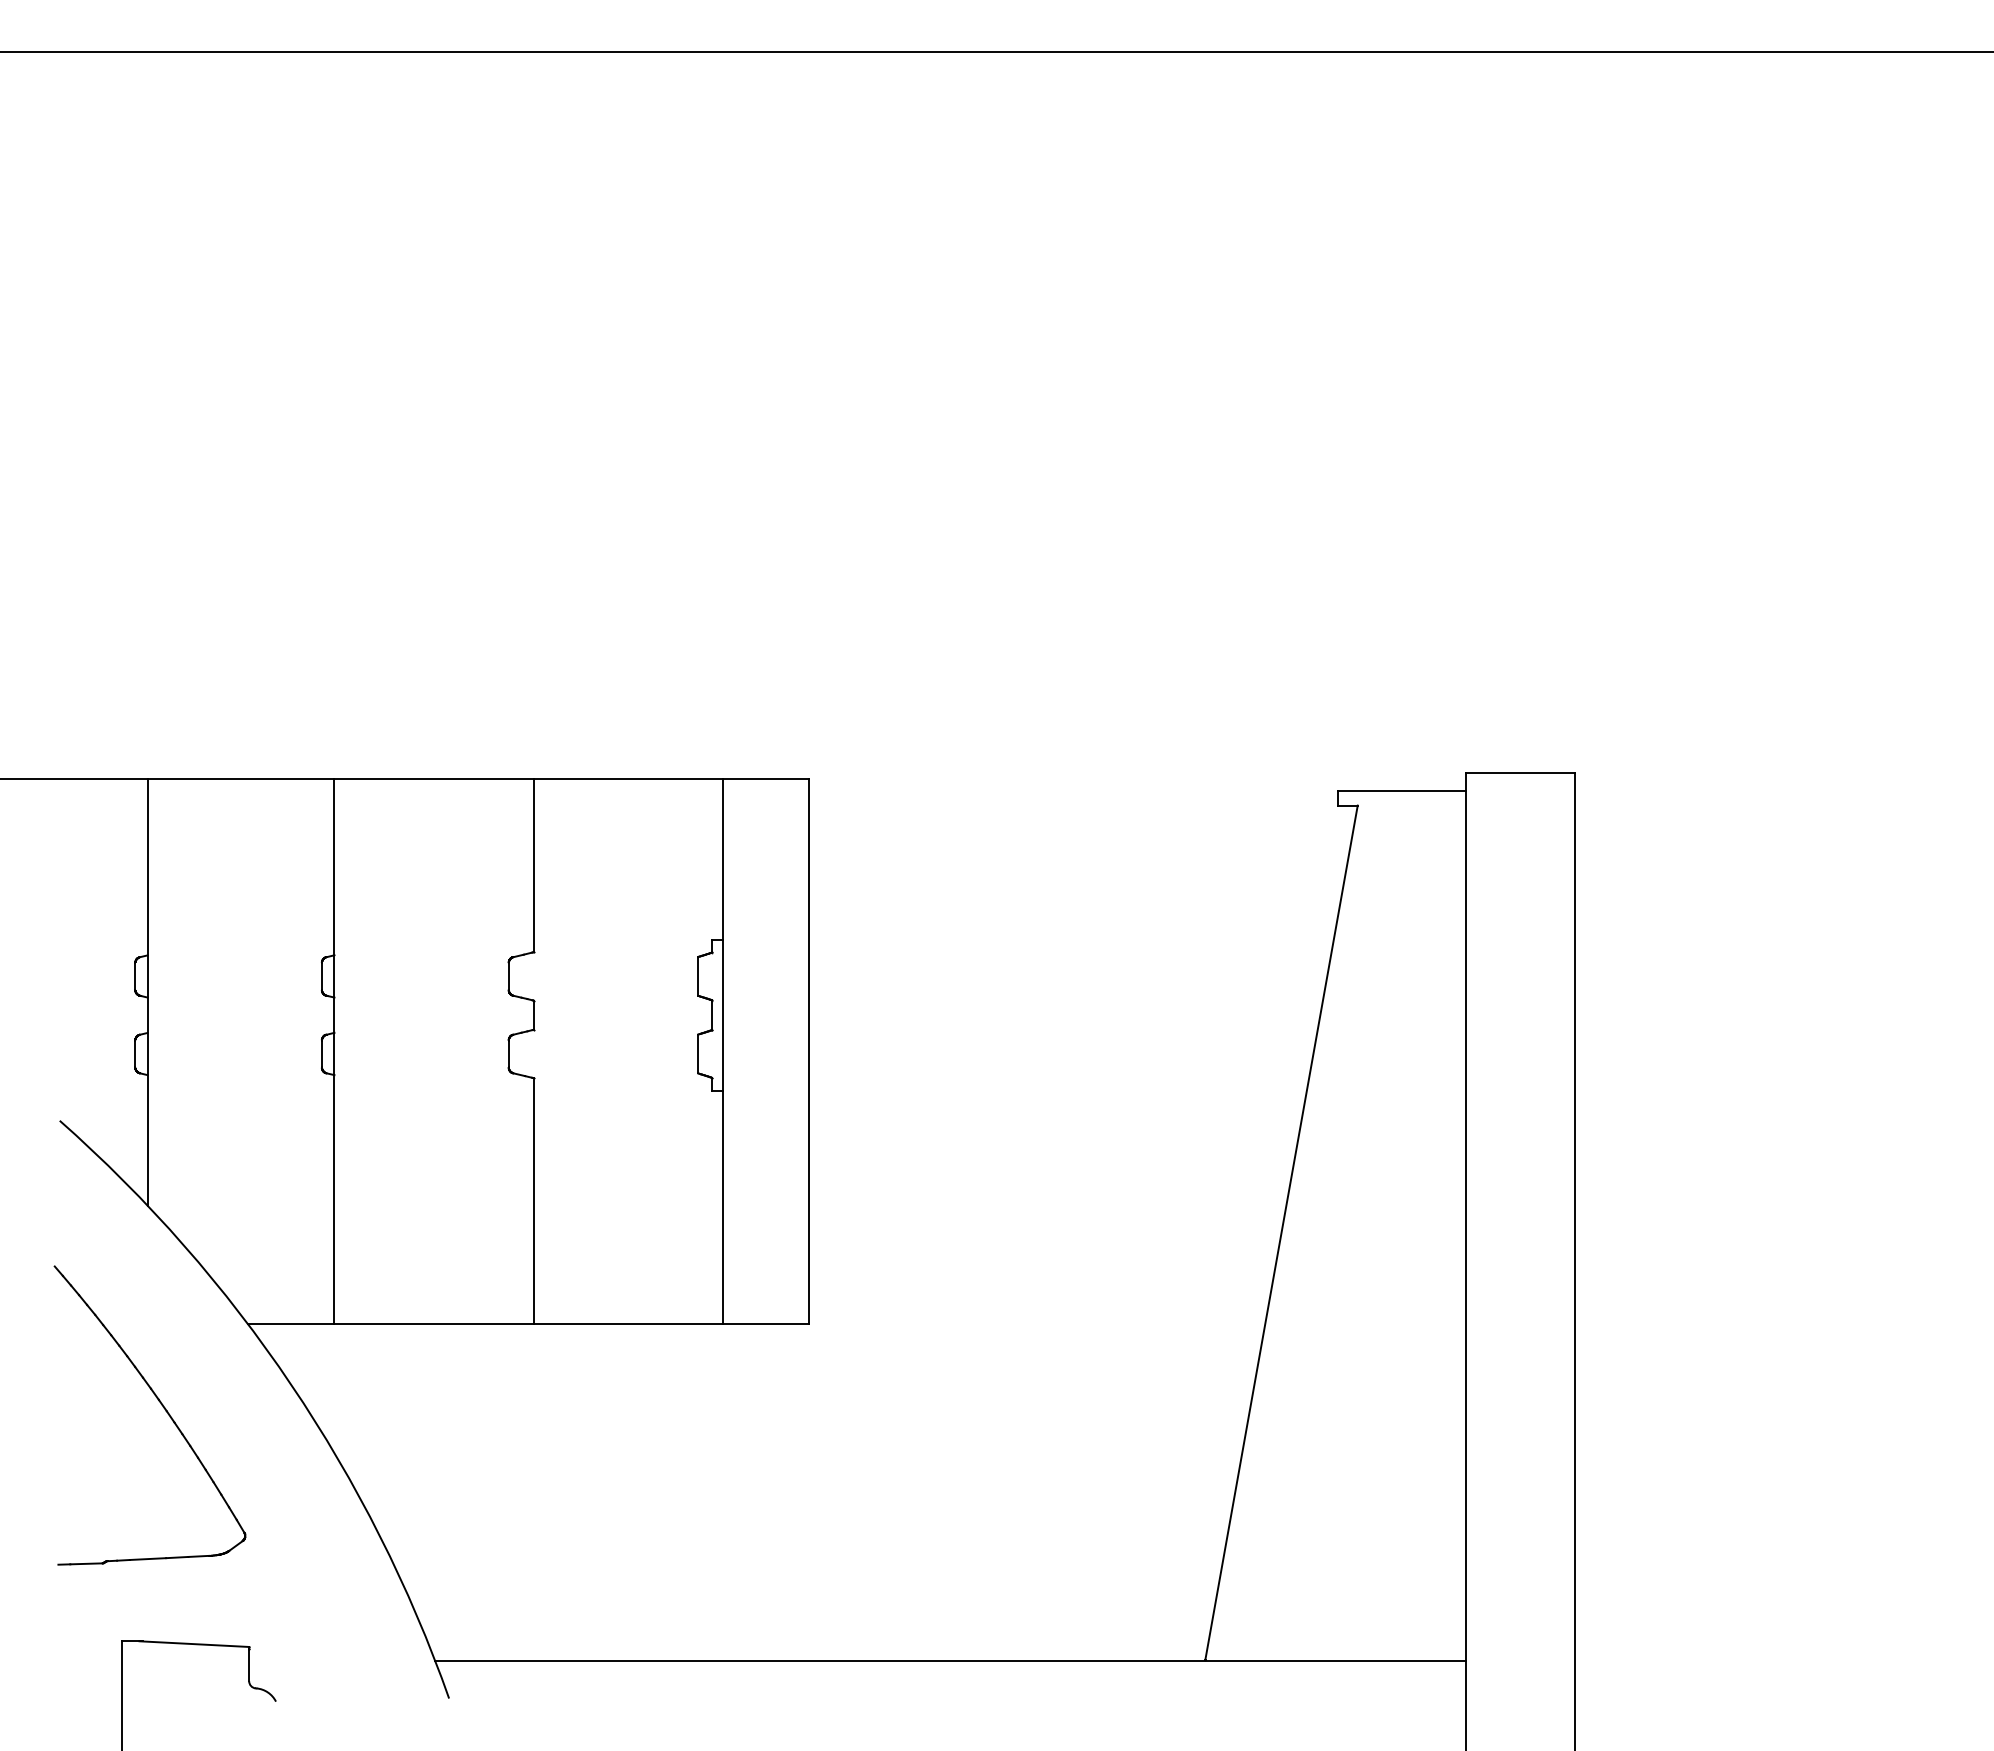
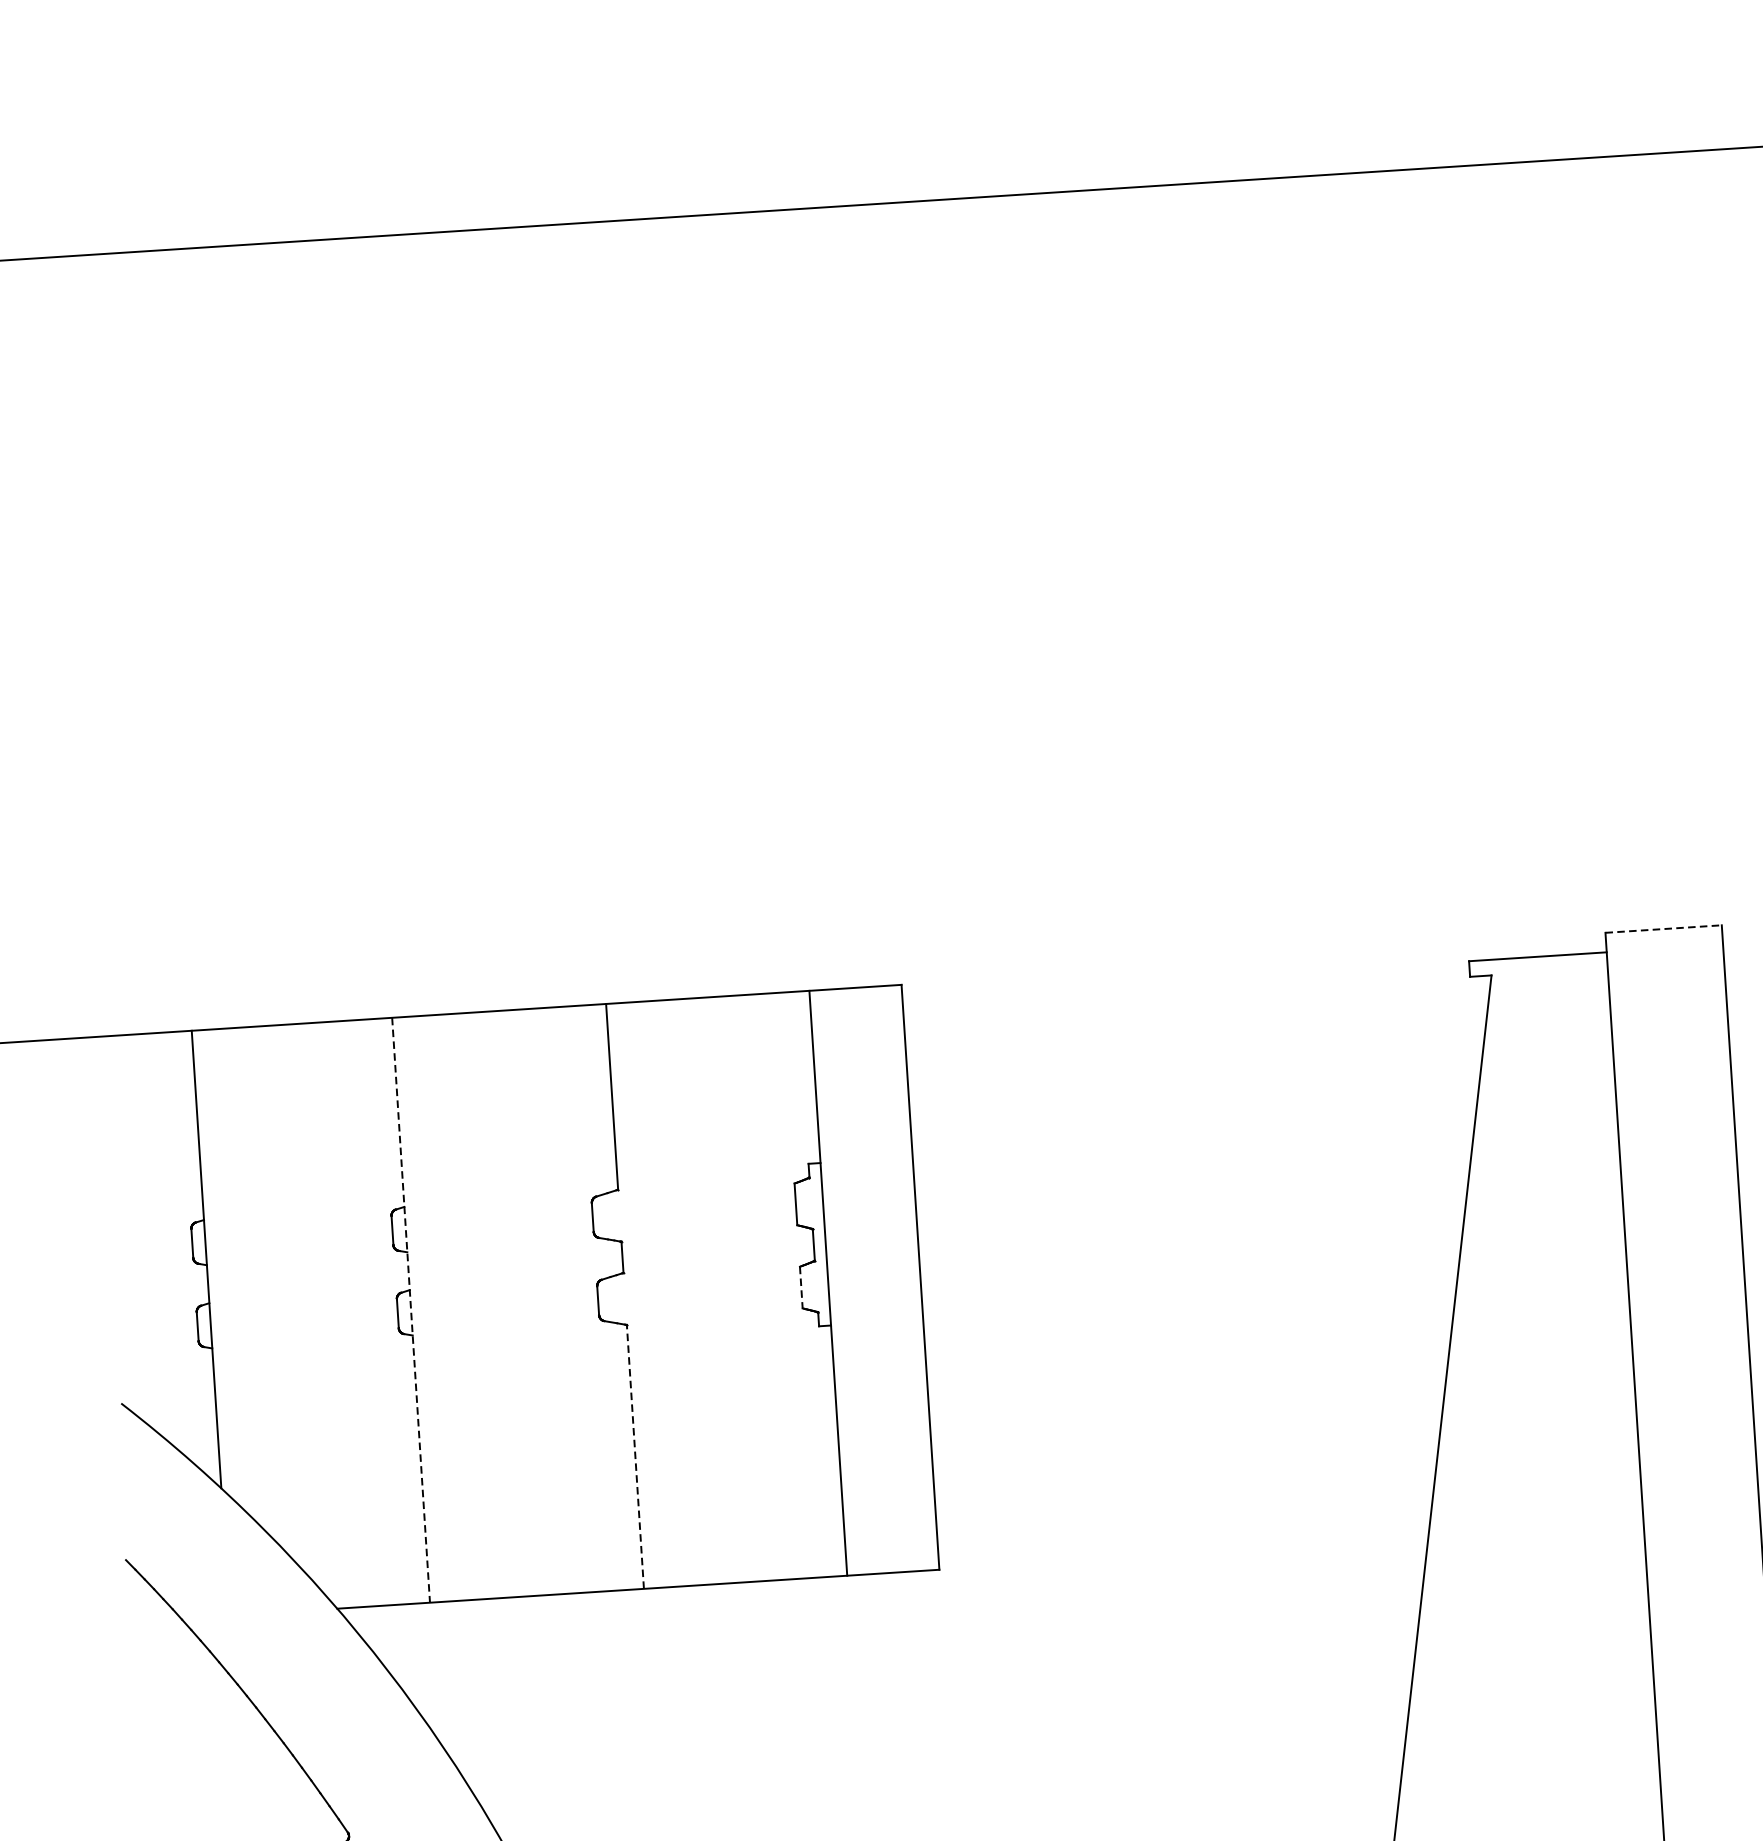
line: (1520, 772) -> (1663, 928), solid -> dashed
line: (334, 1051) -> (411, 1310), solid -> dashed
line: (698, 1054) -> (801, 1288), solid -> dashed
line: (533, 1200) -> (634, 1456), solid -> dashed

